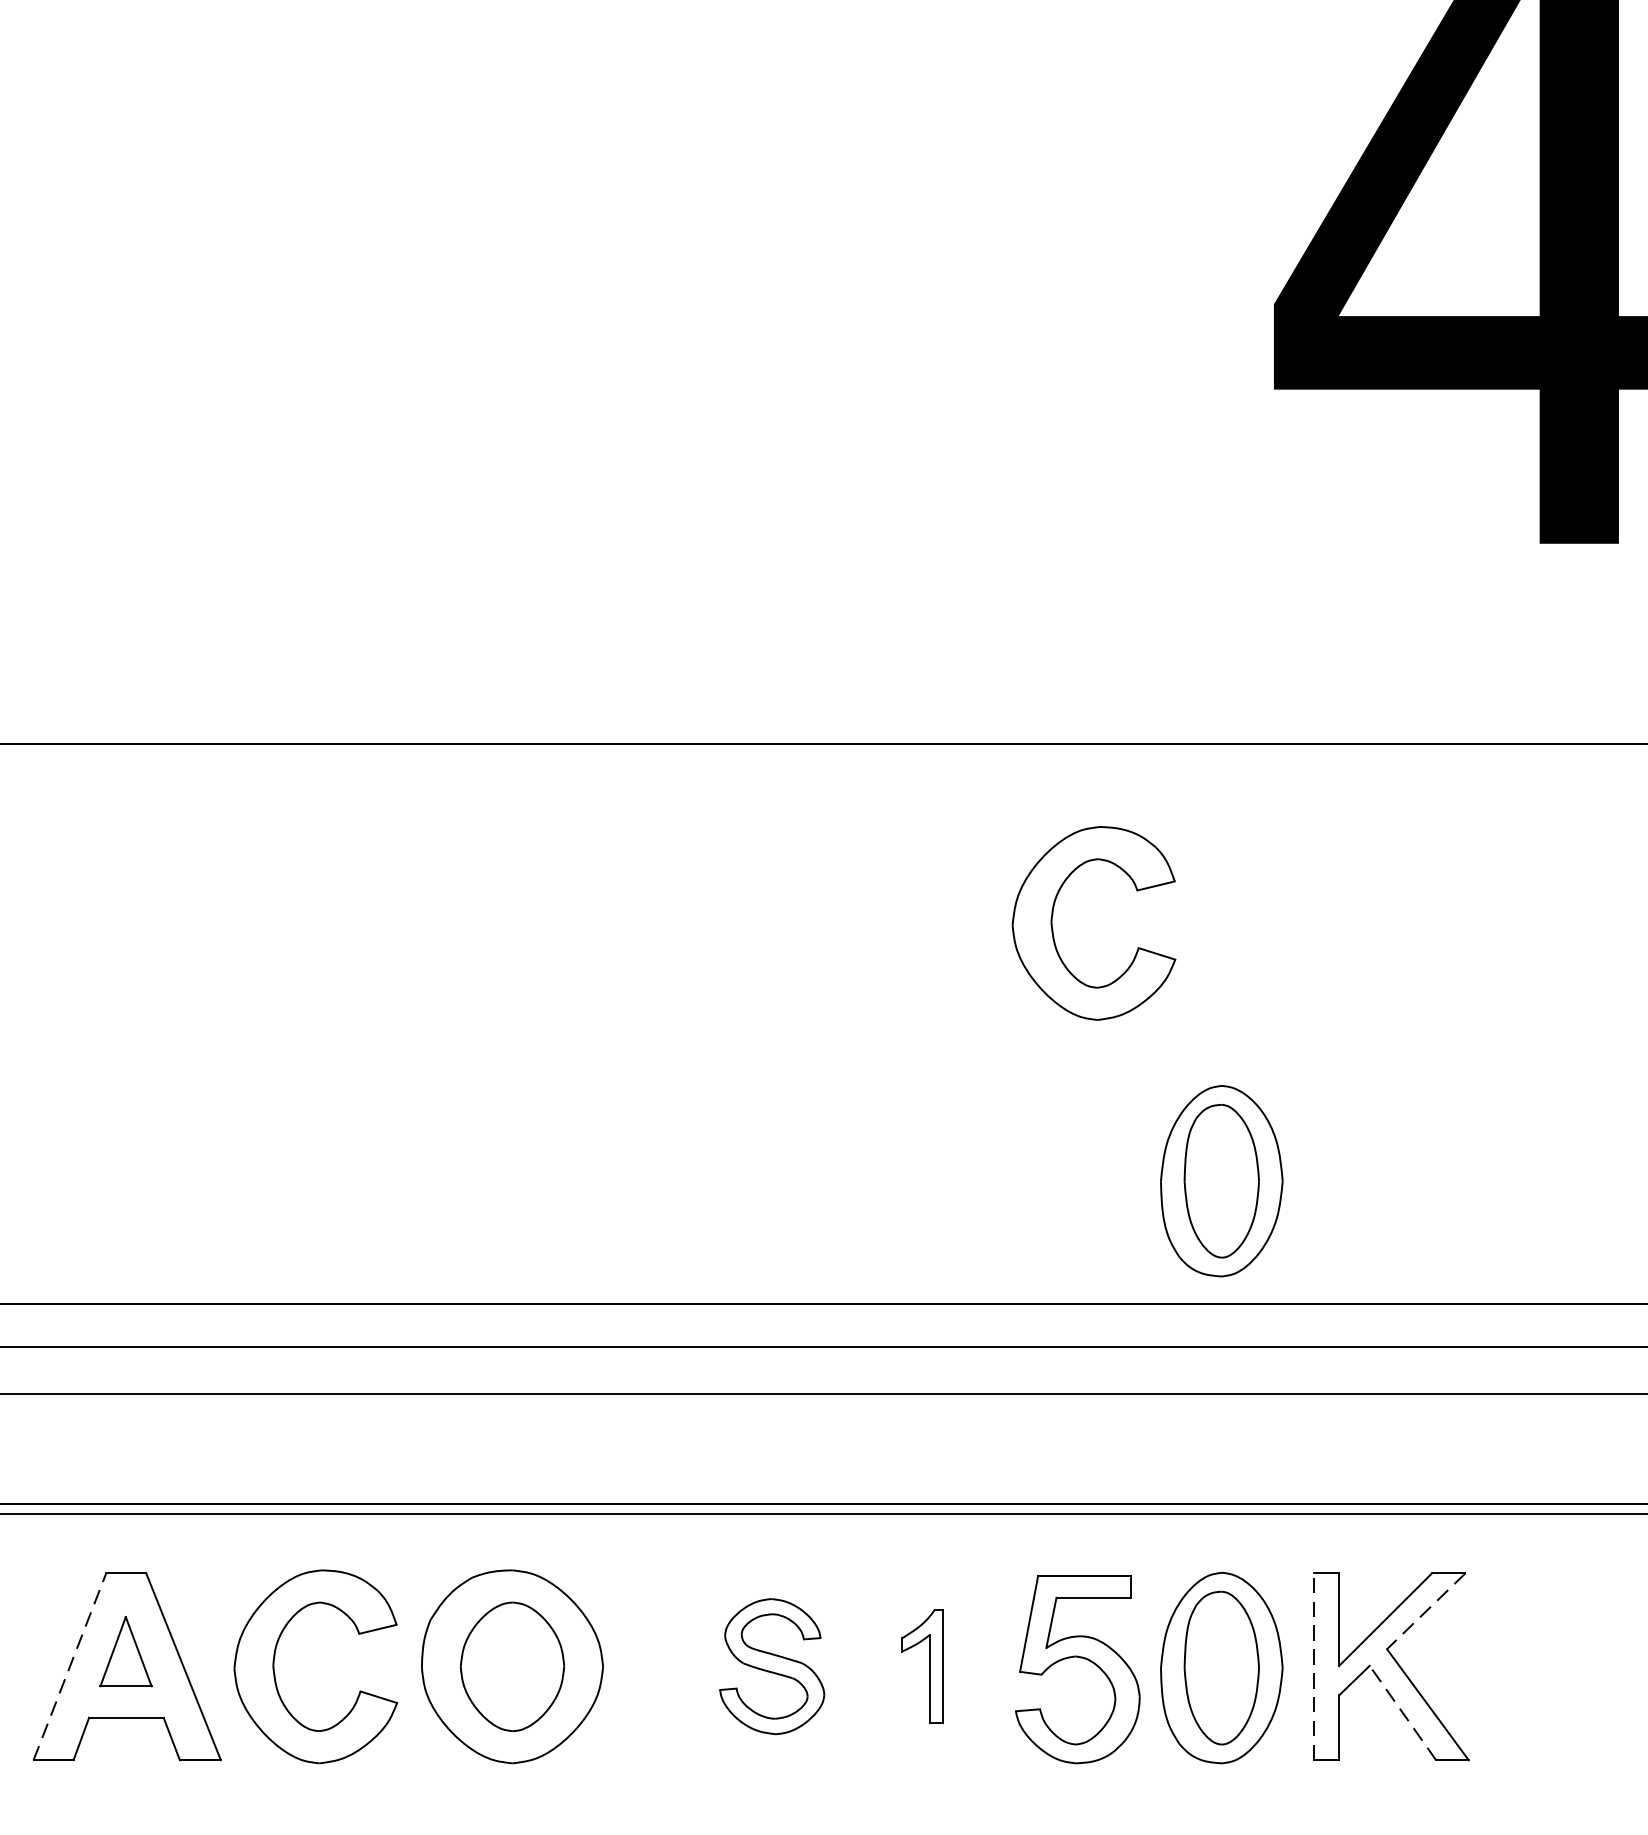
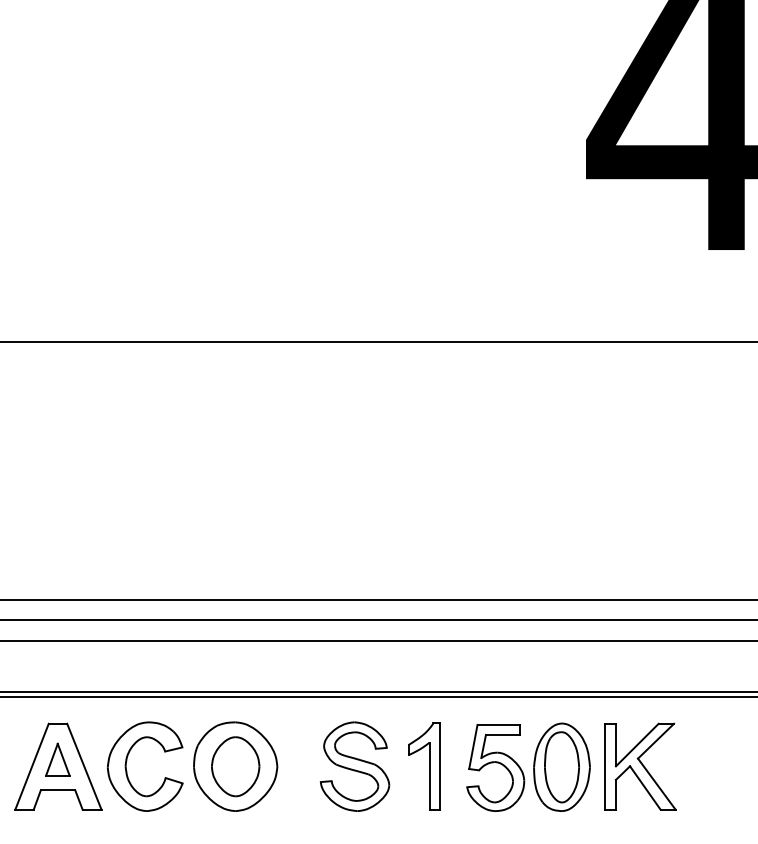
part: (1055, 912) -> (485, 419), removed
part: (1220, 1179) -> (561, 542), removed
line: (1425, 1611) -> (655, 741), dashed -> solid
line: (70, 1666) -> (32, 766), dashed -> solid
part: (772, 1666) -> (355, 766), size x1.43
part: (922, 1666) -> (424, 766), size x1.67
line: (1314, 1666) -> (604, 766), dashed -> solid
line: (1403, 1714) -> (645, 788), dashed -> solid

